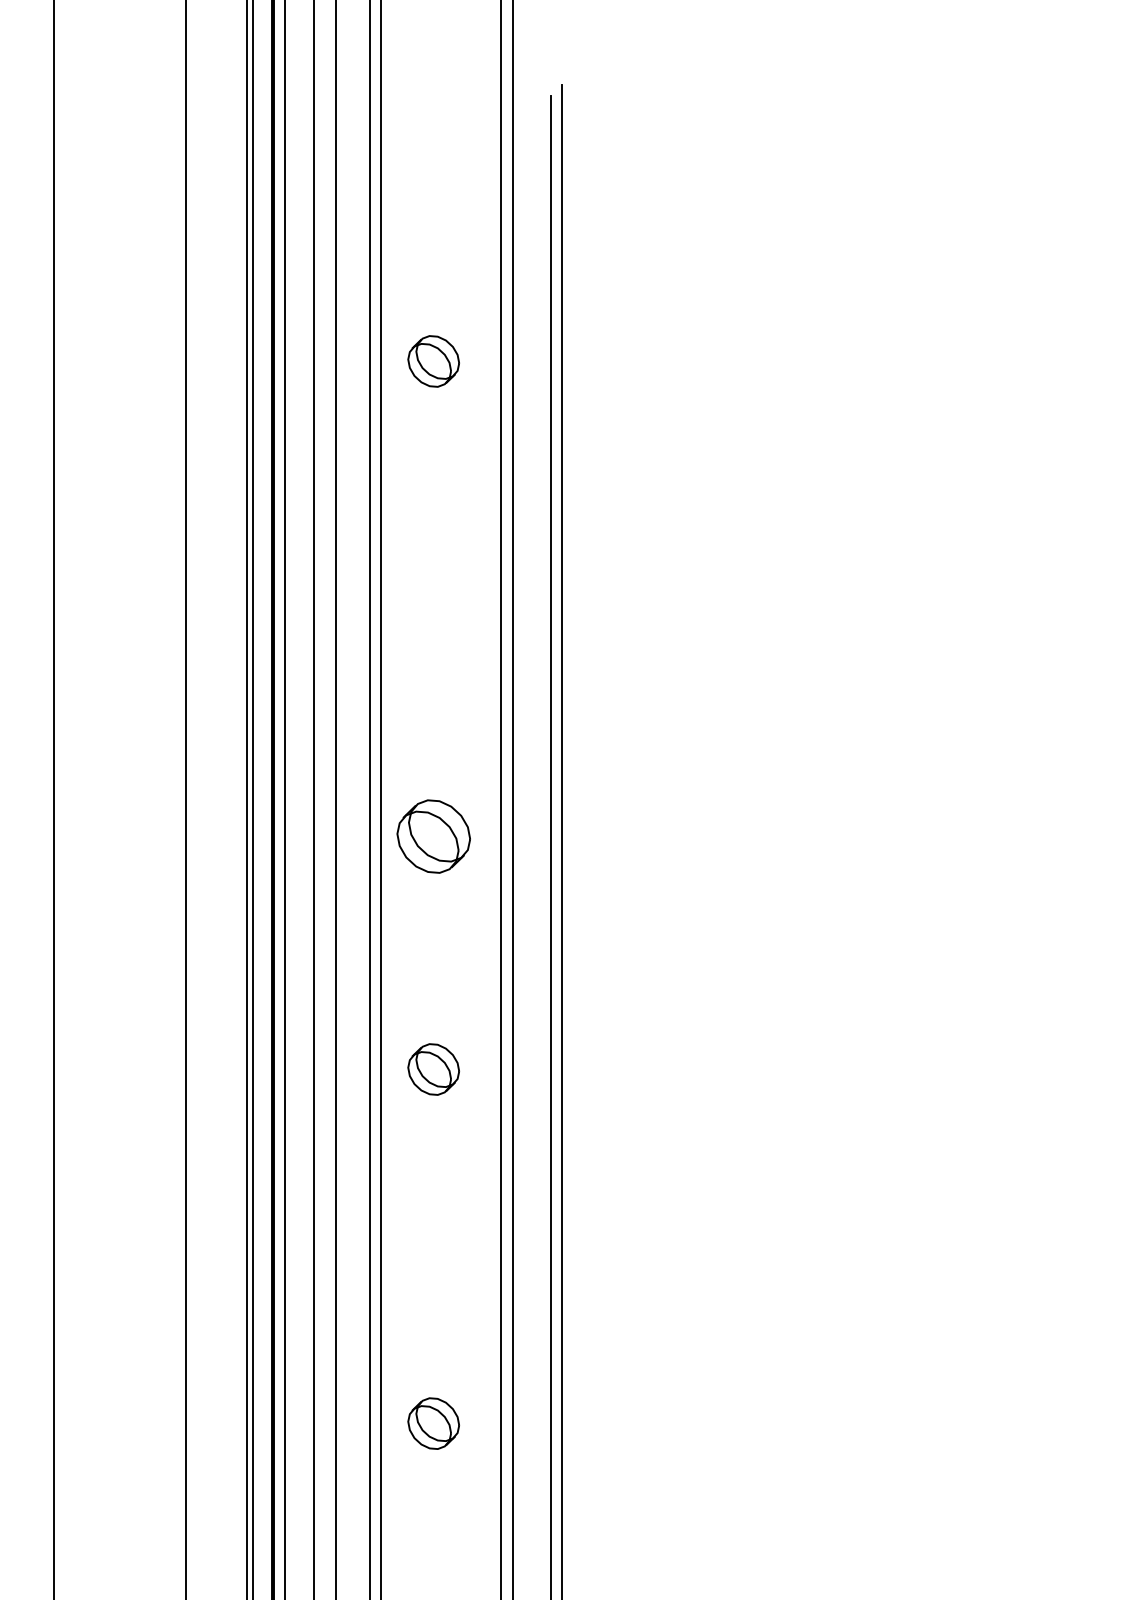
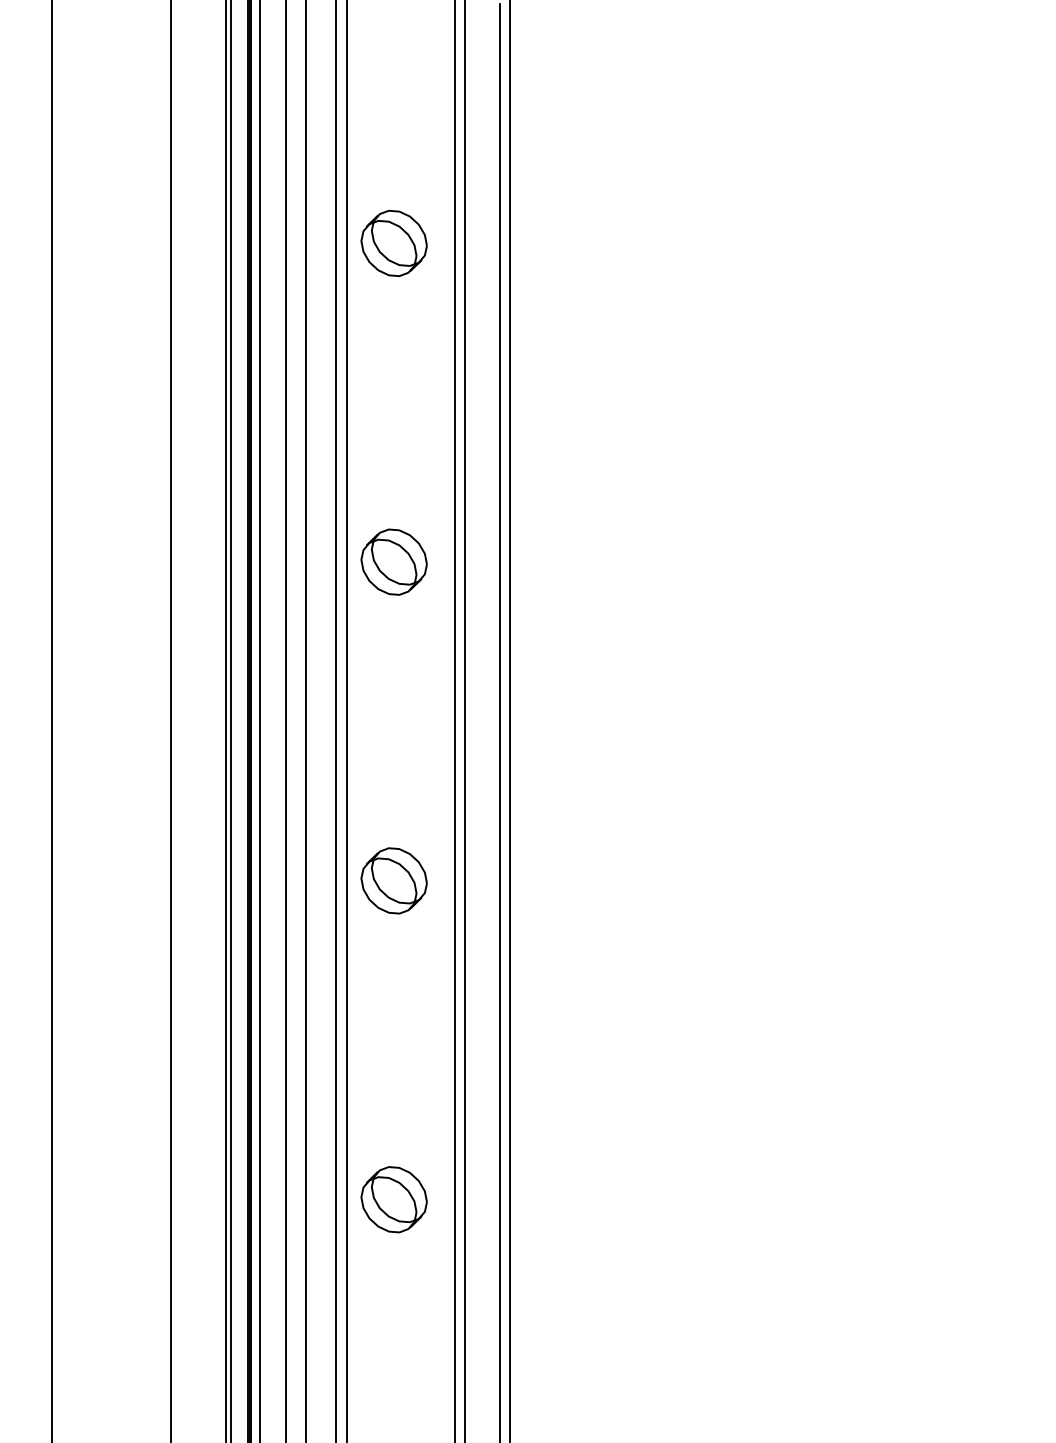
part: (433, 360) -> (393, 242), size x1.43
part: (433, 835) -> (393, 561), moved
part: (433, 1069) -> (393, 880), size x1.43
part: (433, 1423) -> (393, 1199), size x1.43

